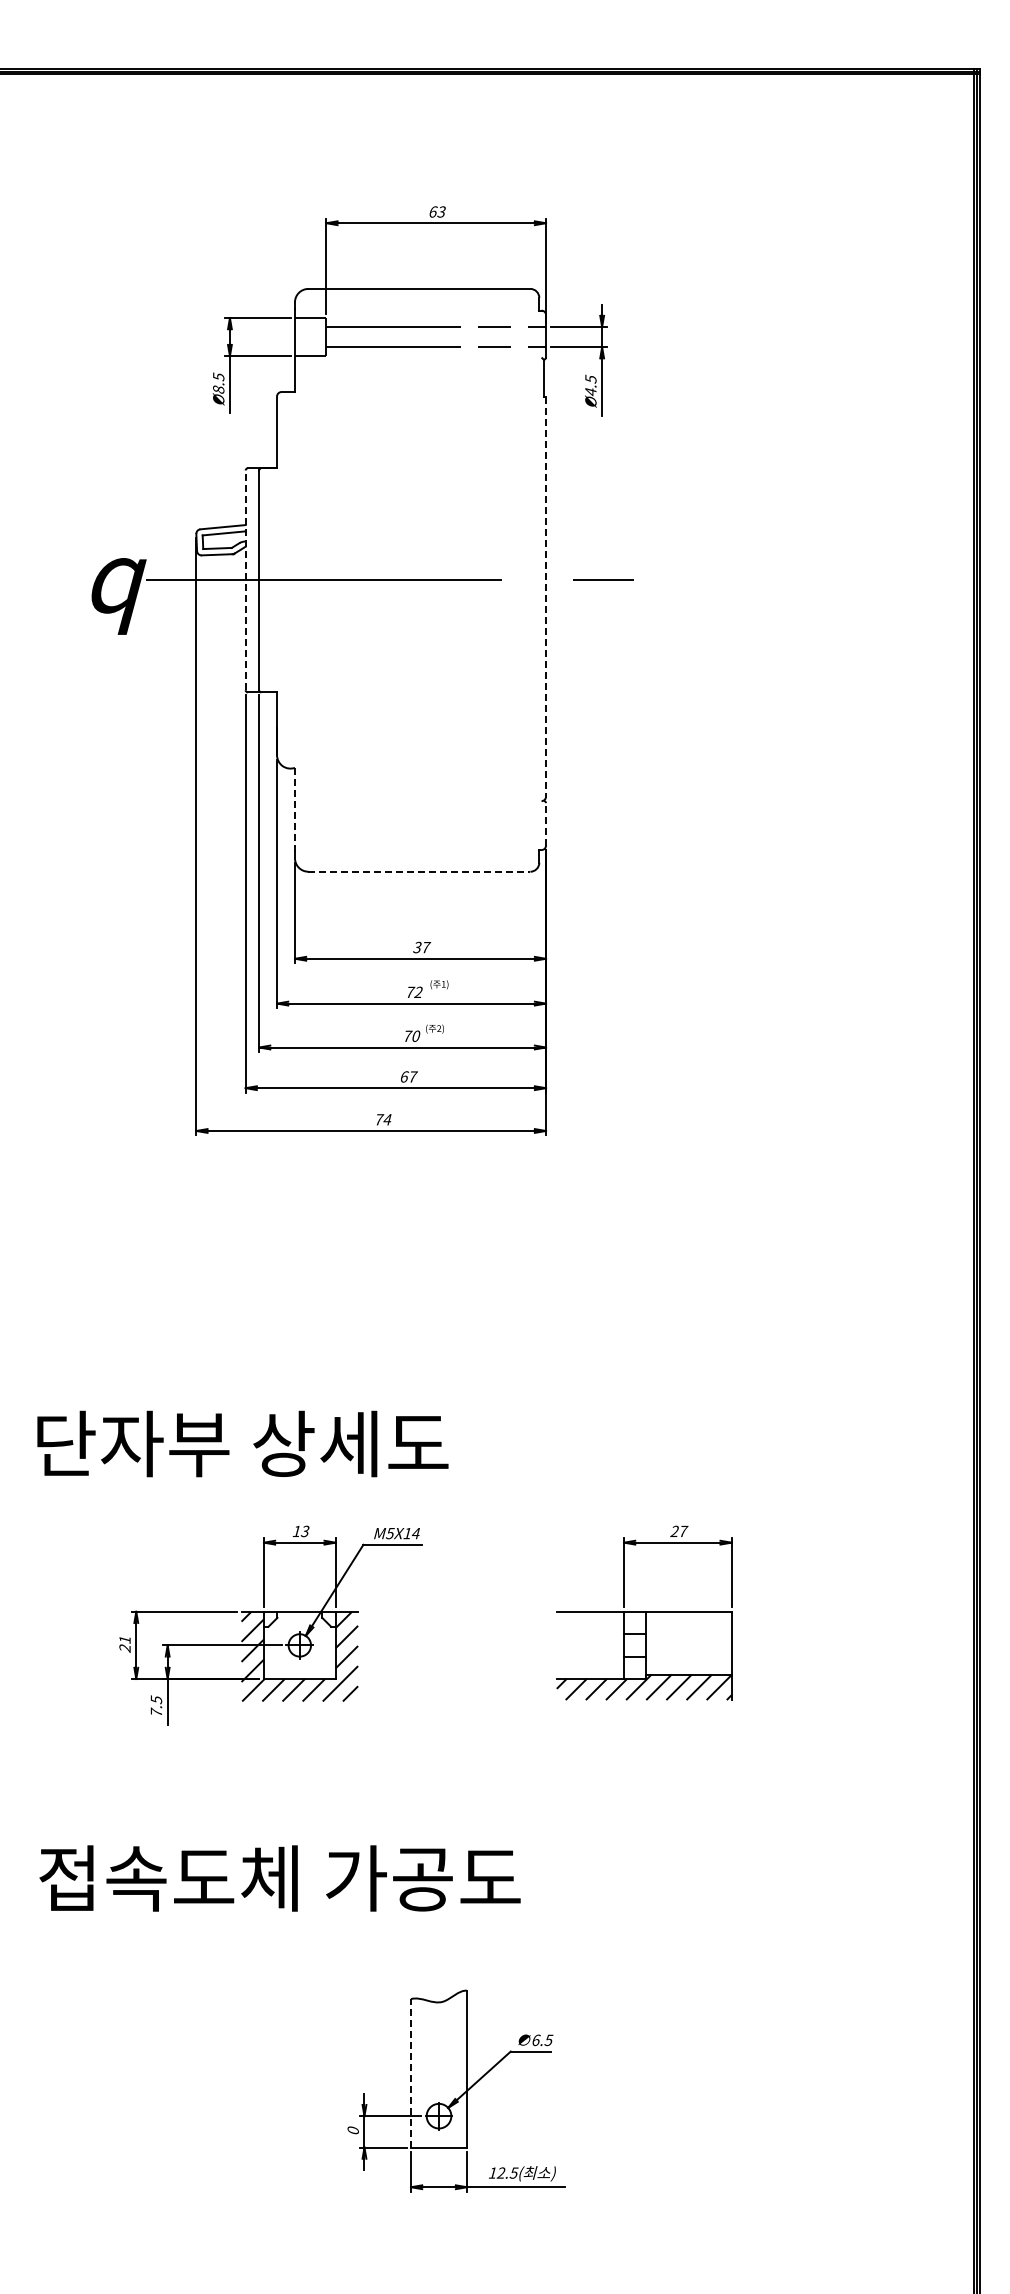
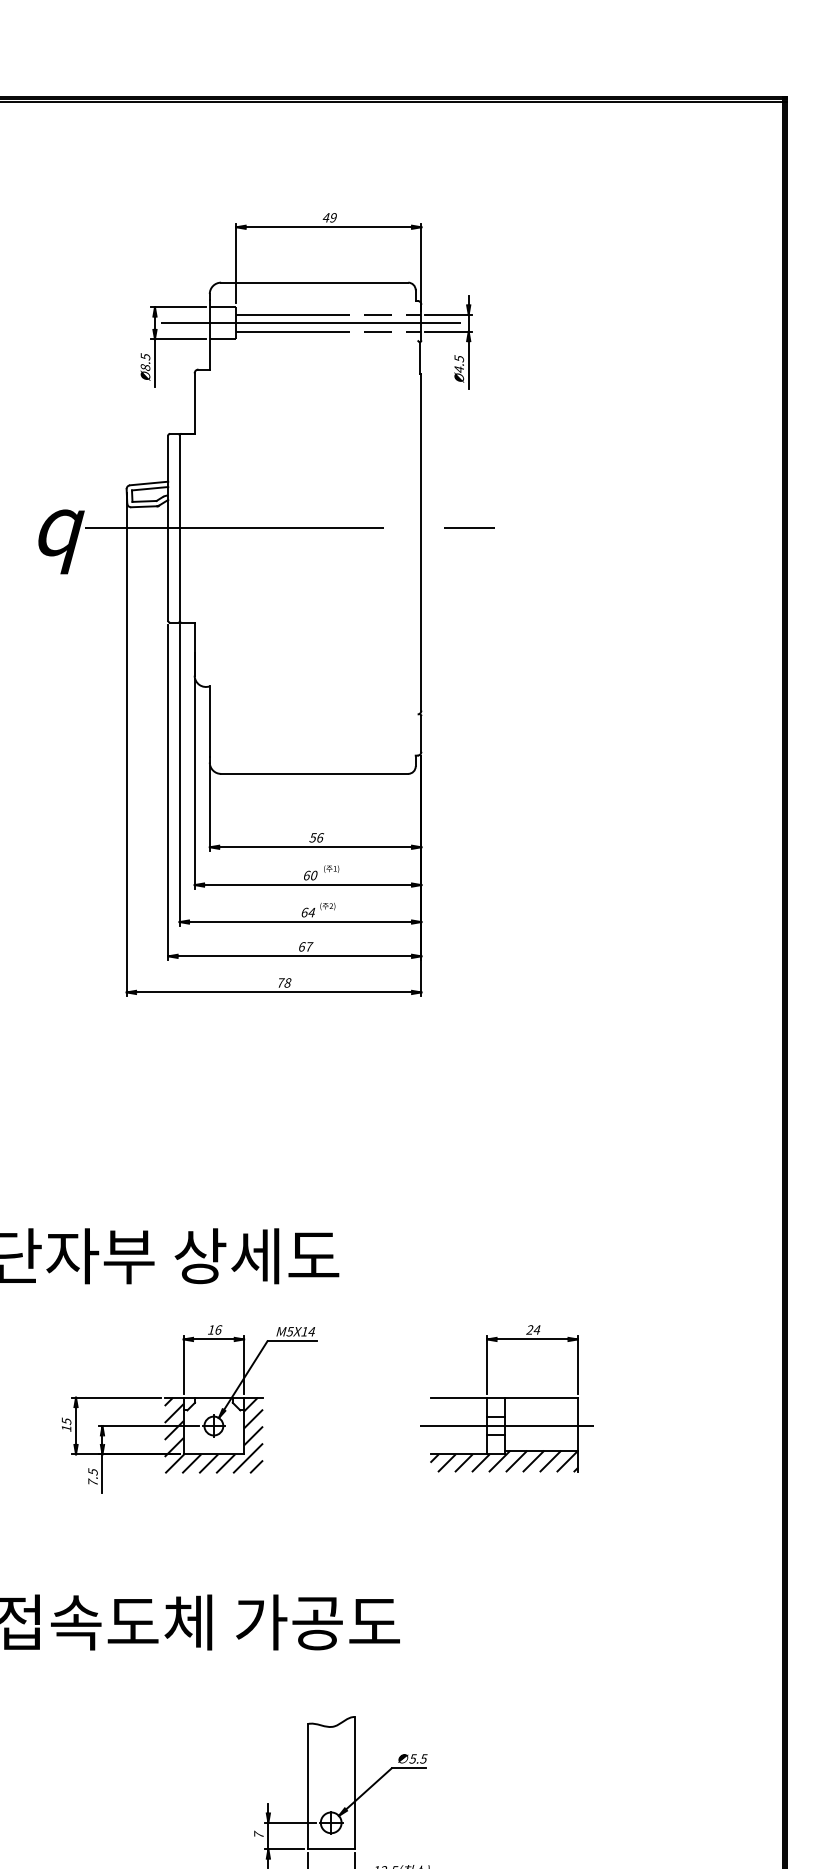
text: (437, 211) -> (329, 217), 63 -> 49
line: (422, 337) -> (317, 323), added
line: (245, 580) -> (168, 528), dashed -> solid
line: (546, 596) -> (421, 541), dashed -> solid
line: (294, 809) -> (209, 721), dashed -> solid
line: (546, 823) -> (421, 733), dashed -> solid
line: (419, 871) -> (314, 773), dashed -> solid
text: (423, 947) -> (318, 837), 37 -> 56
text: (414, 992) -> (310, 875), 72 -> 60
text: (412, 1035) -> (308, 911), 70 -> 64
text: (387, 1119) -> (287, 982), 74 -> 78
text: (683, 1530) -> (537, 1329), 27 -> 24
text: (304, 1531) -> (217, 1330), 13 -> 16
text: (124, 1643) -> (66, 1424), 21 -> 15
line: (646, 1645) -> (506, 1426), added
text: (535, 2039) -> (412, 1758), 6.5 -> 5.5
line: (411, 2072) -> (308, 1786), dashed -> solid
text: (352, 2129) -> (258, 1834), 0 -> 7

